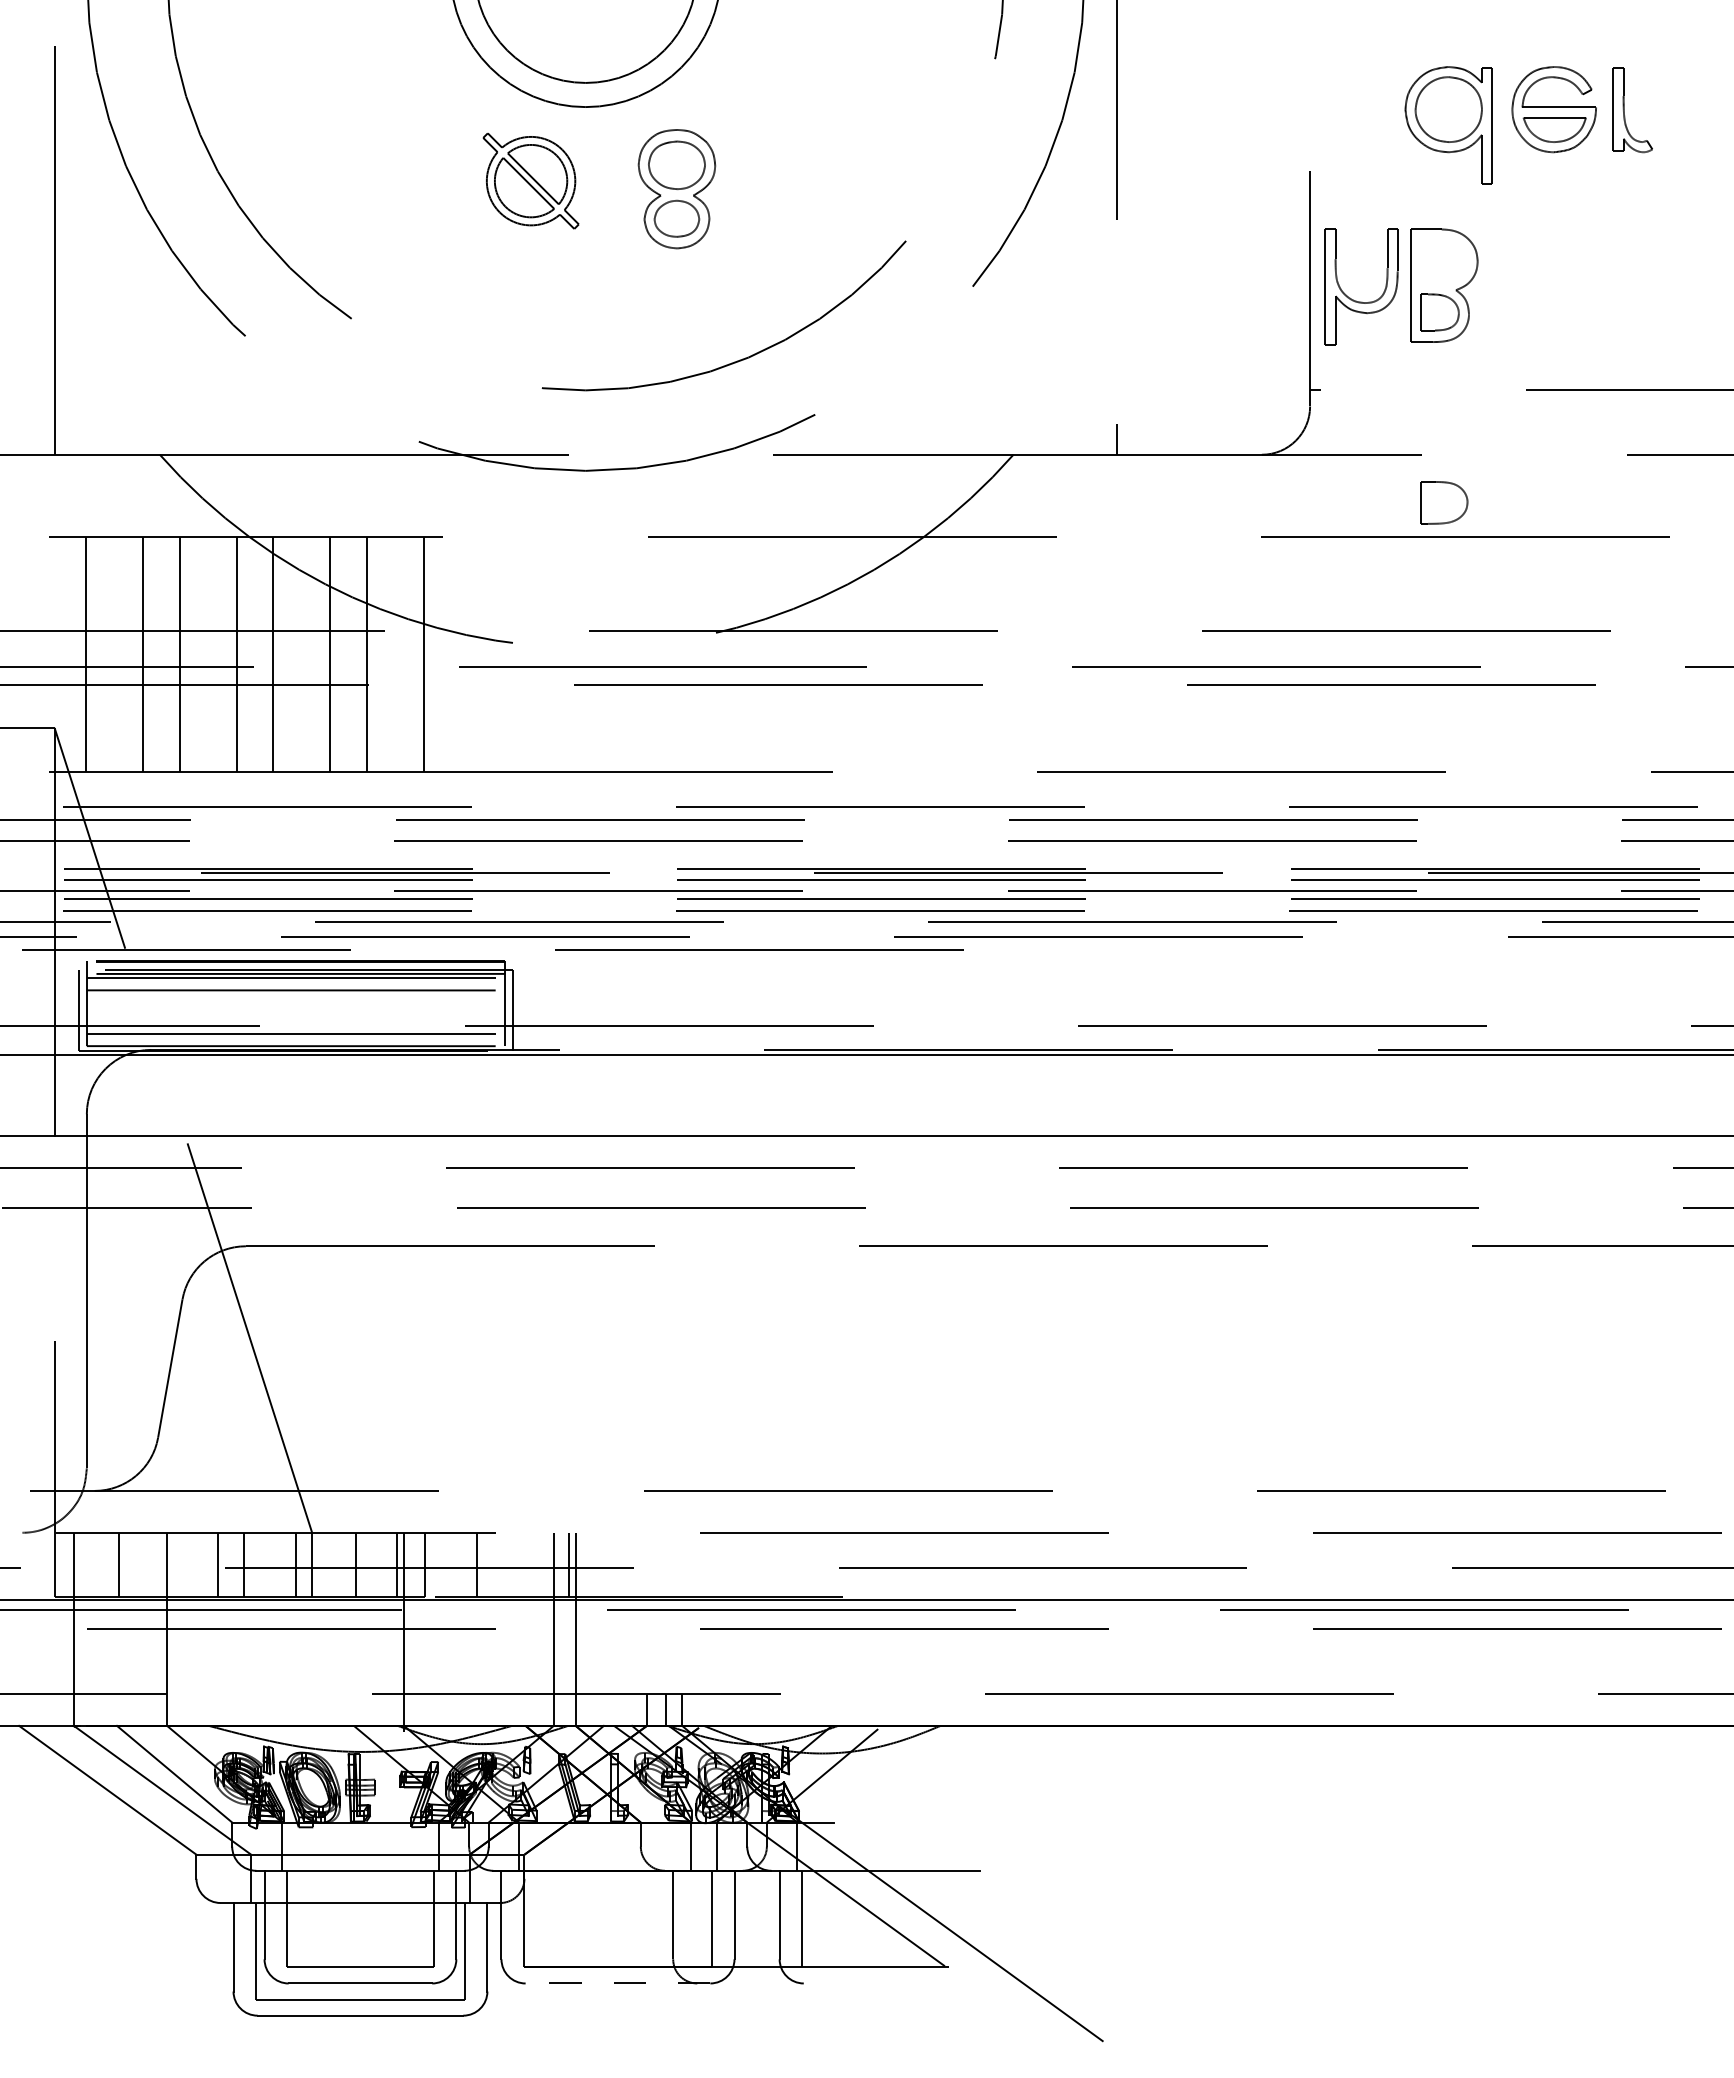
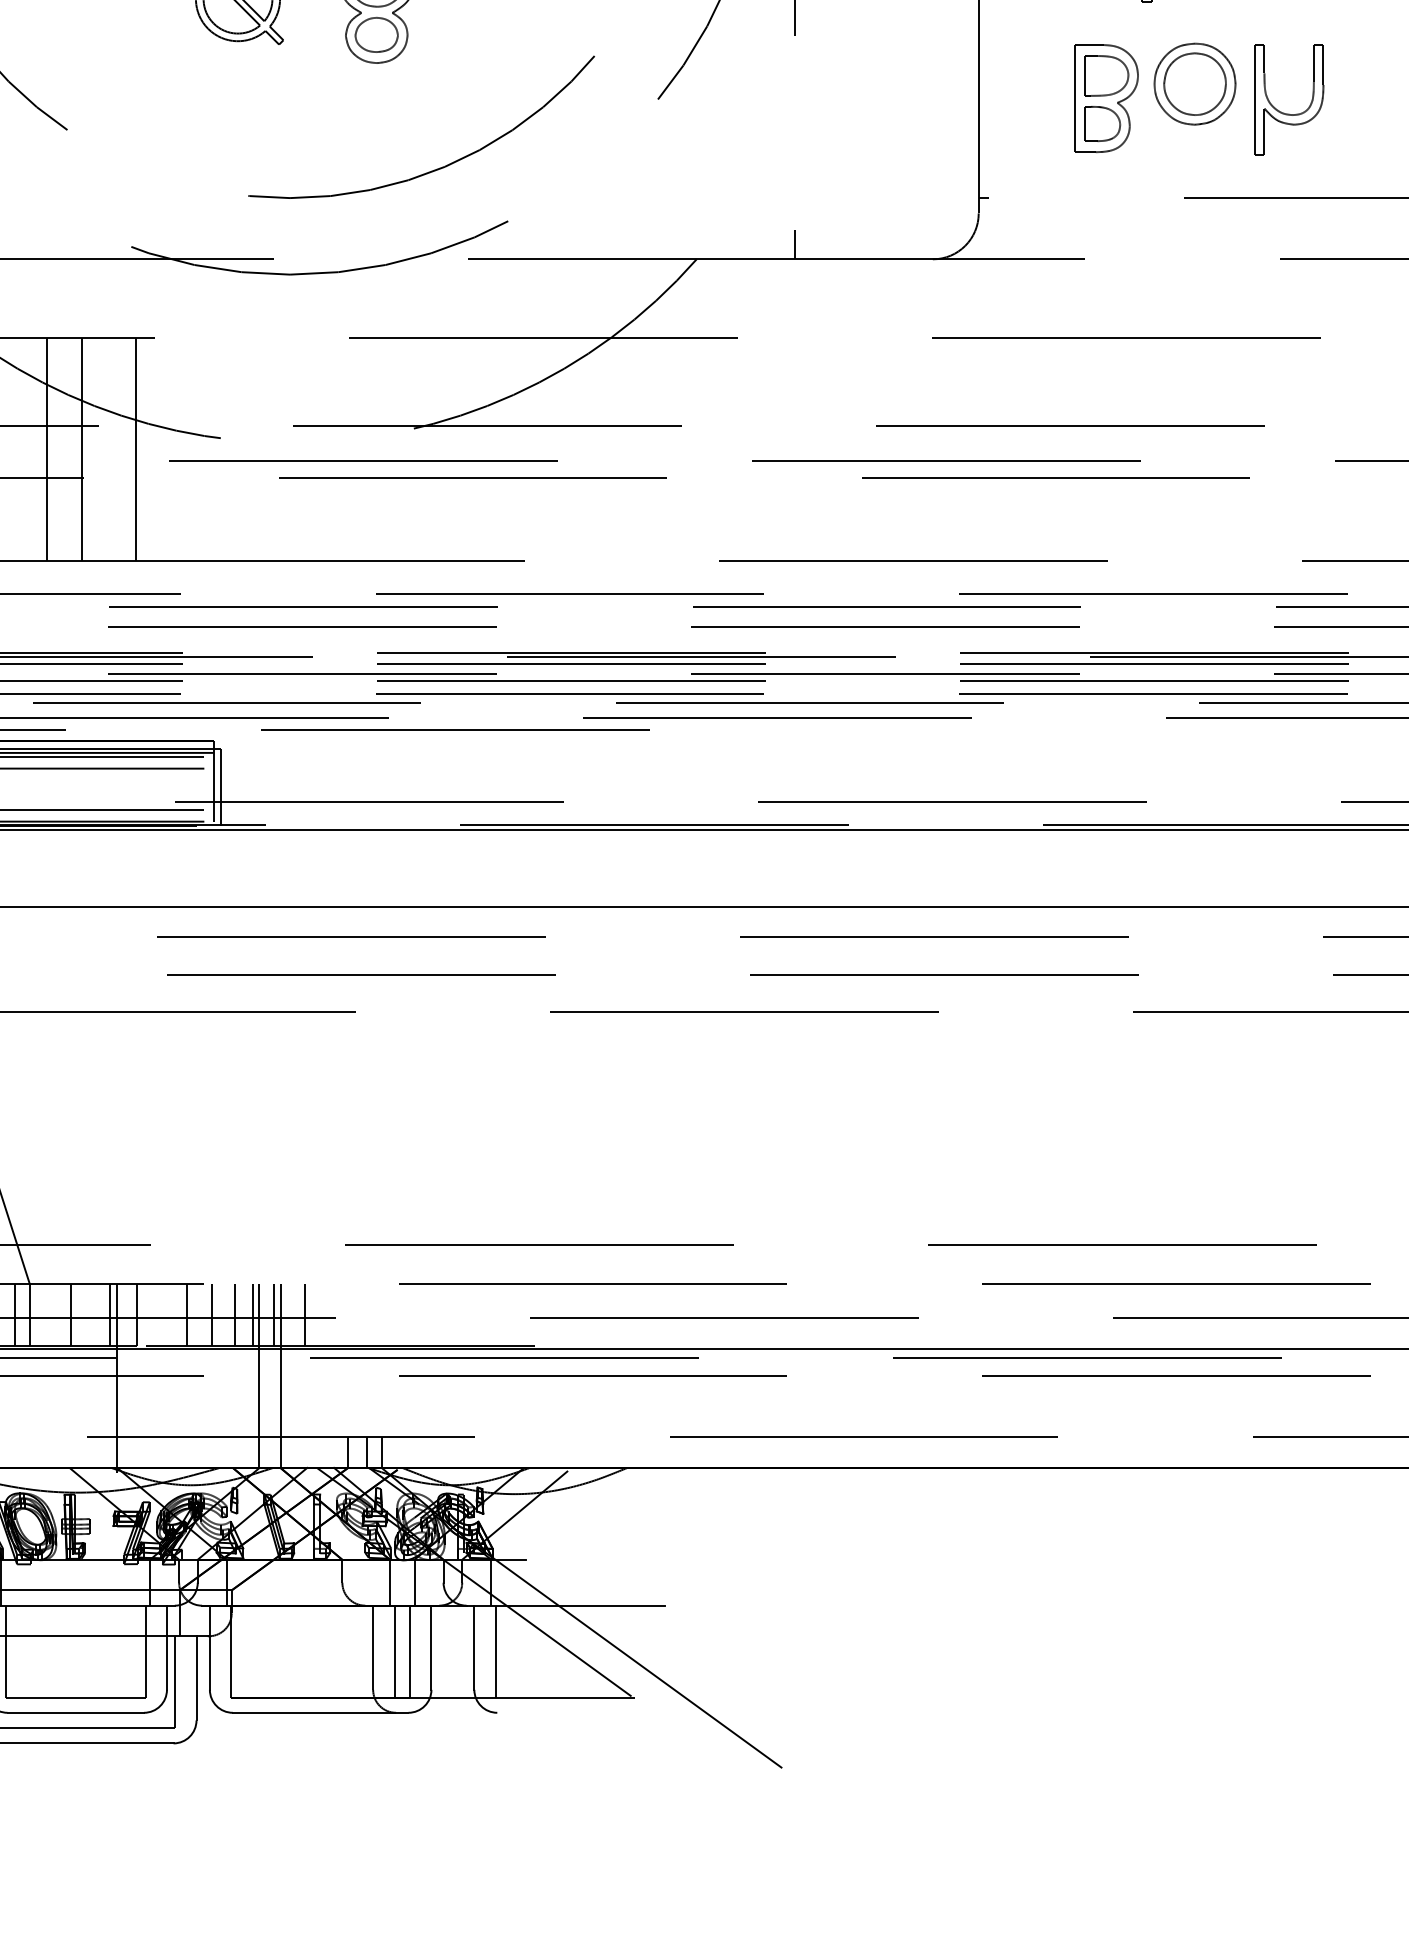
part: (1537, 270) -> (1194, 84), added
part: (1356, 300) -> (1284, 112), moved
part: (1444, 502) -> (1106, 75), moved
line: (503, 1564) -> (211, 1314), added
line: (527, 1564) -> (234, 1314), added
line: (546, 1564) -> (252, 1314), added
line: (601, 1564) -> (304, 1314), added
line: (695, 1918) -> (394, 1651), added
line: (617, 1983) -> (320, 1712), dashed -> solid

